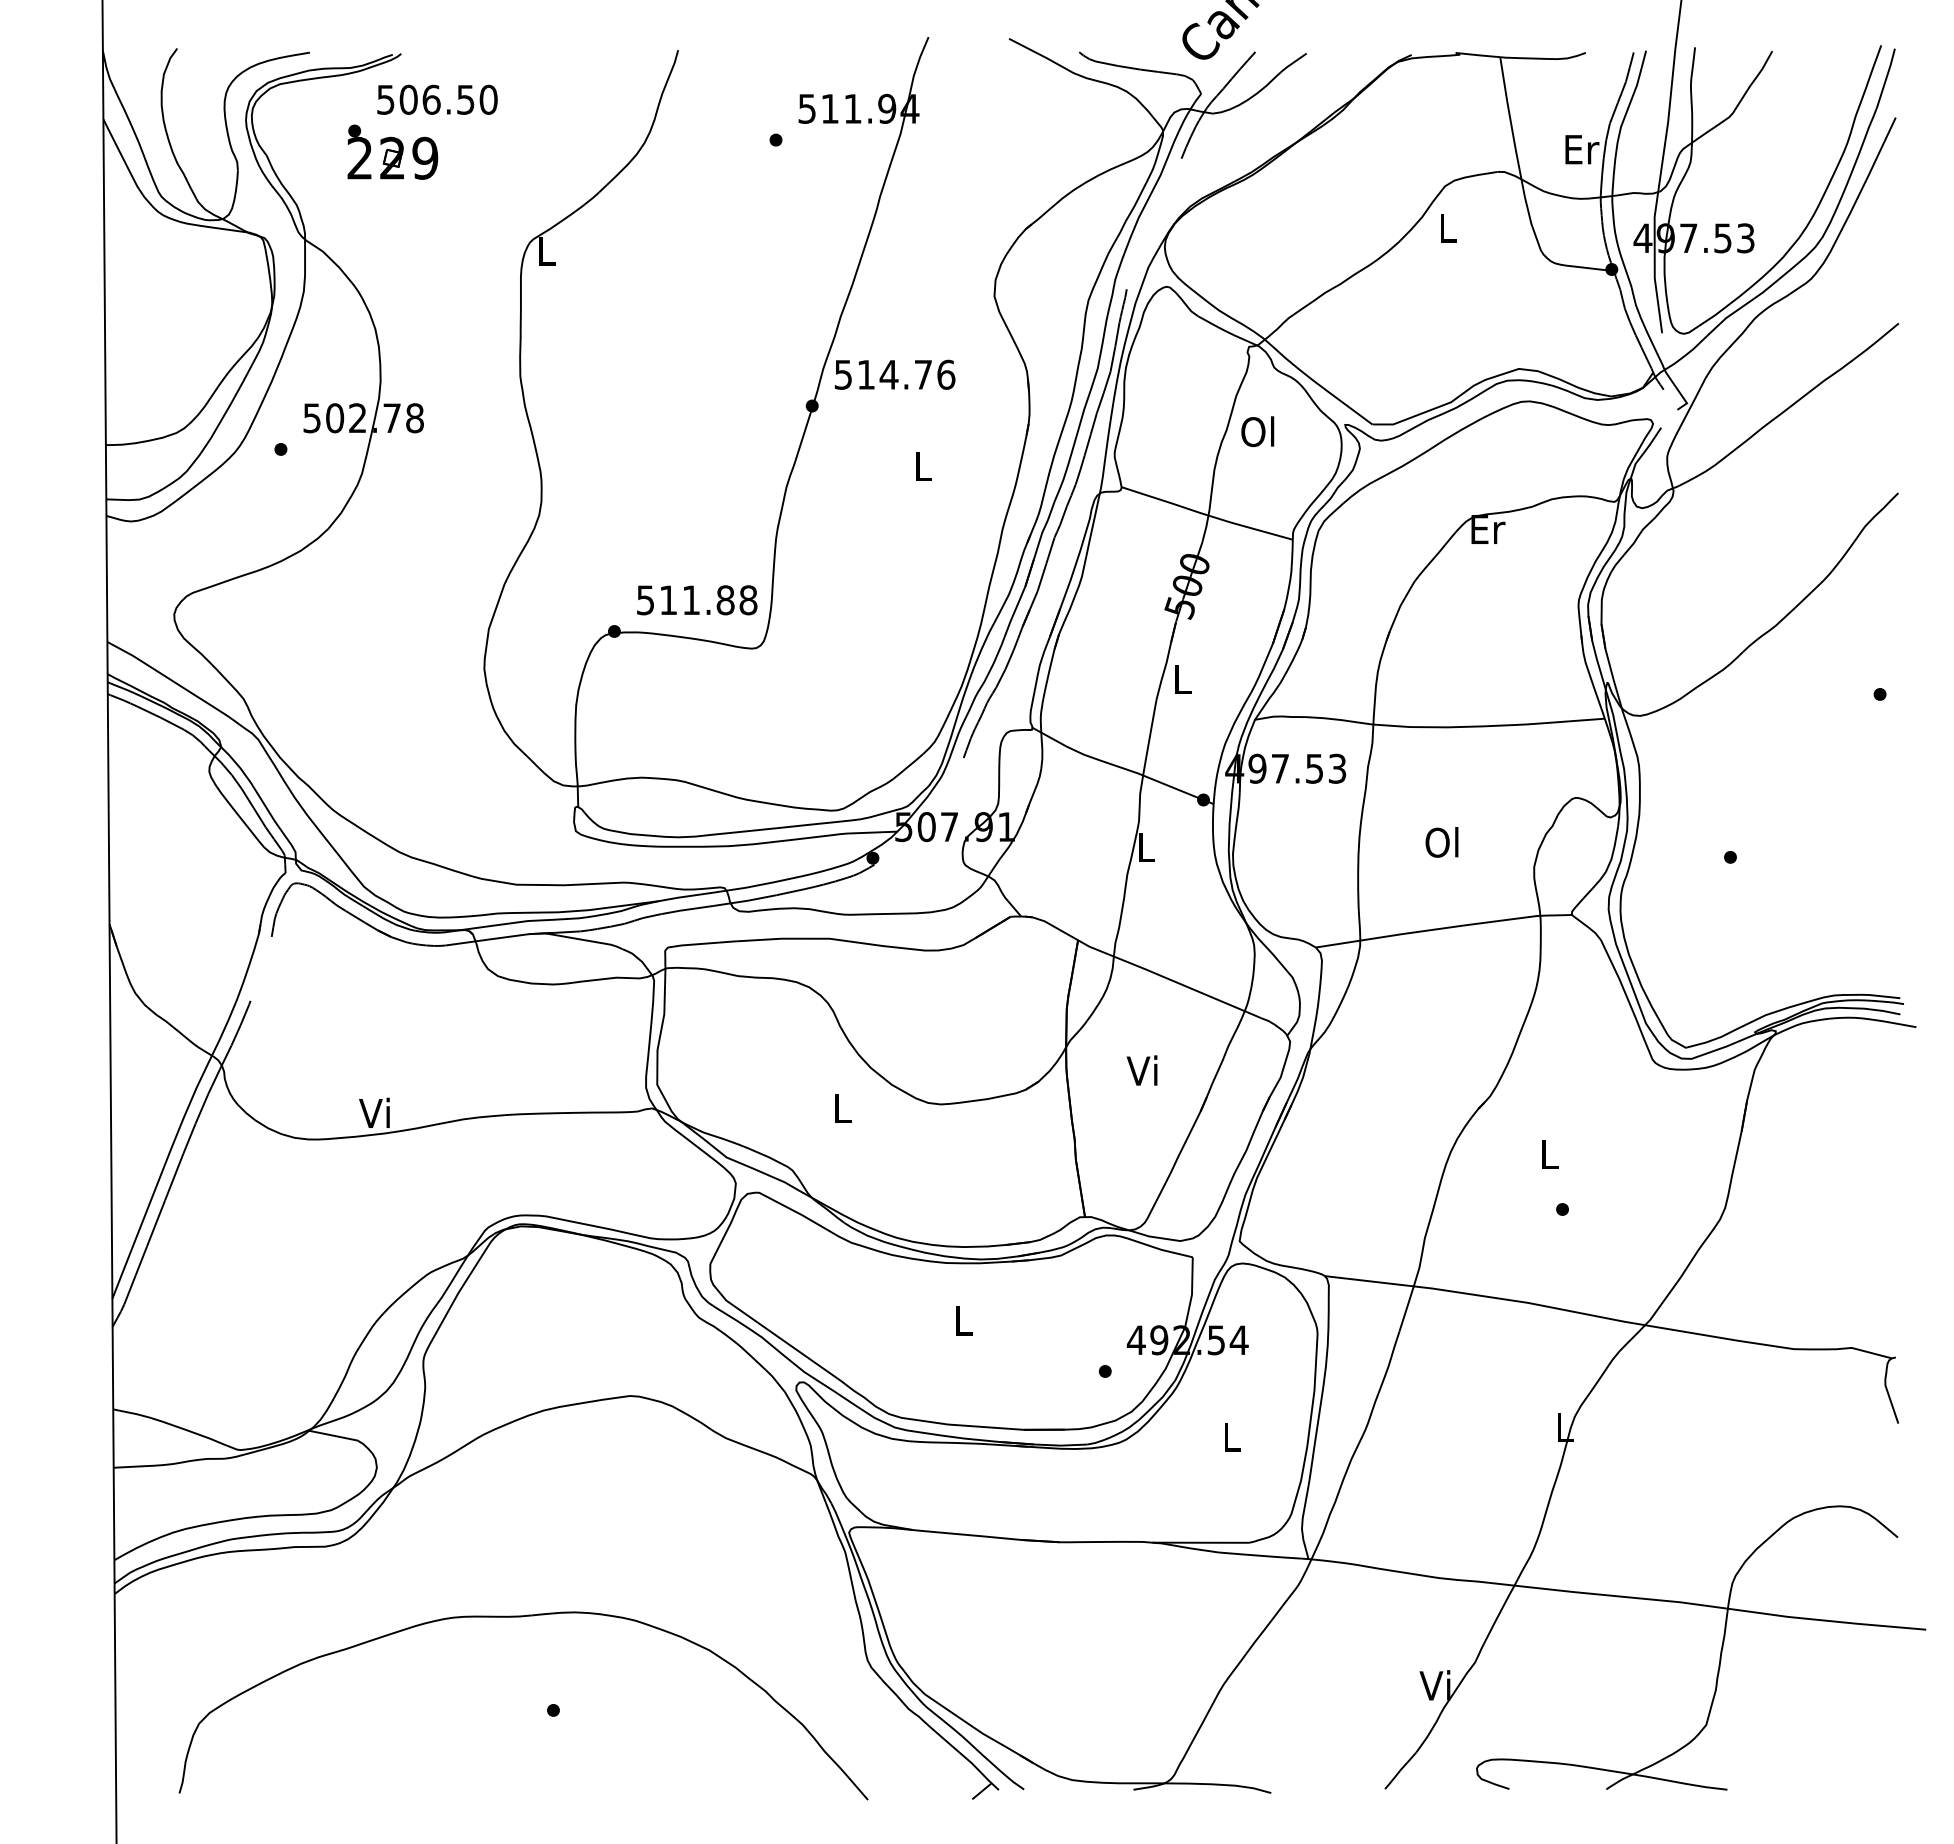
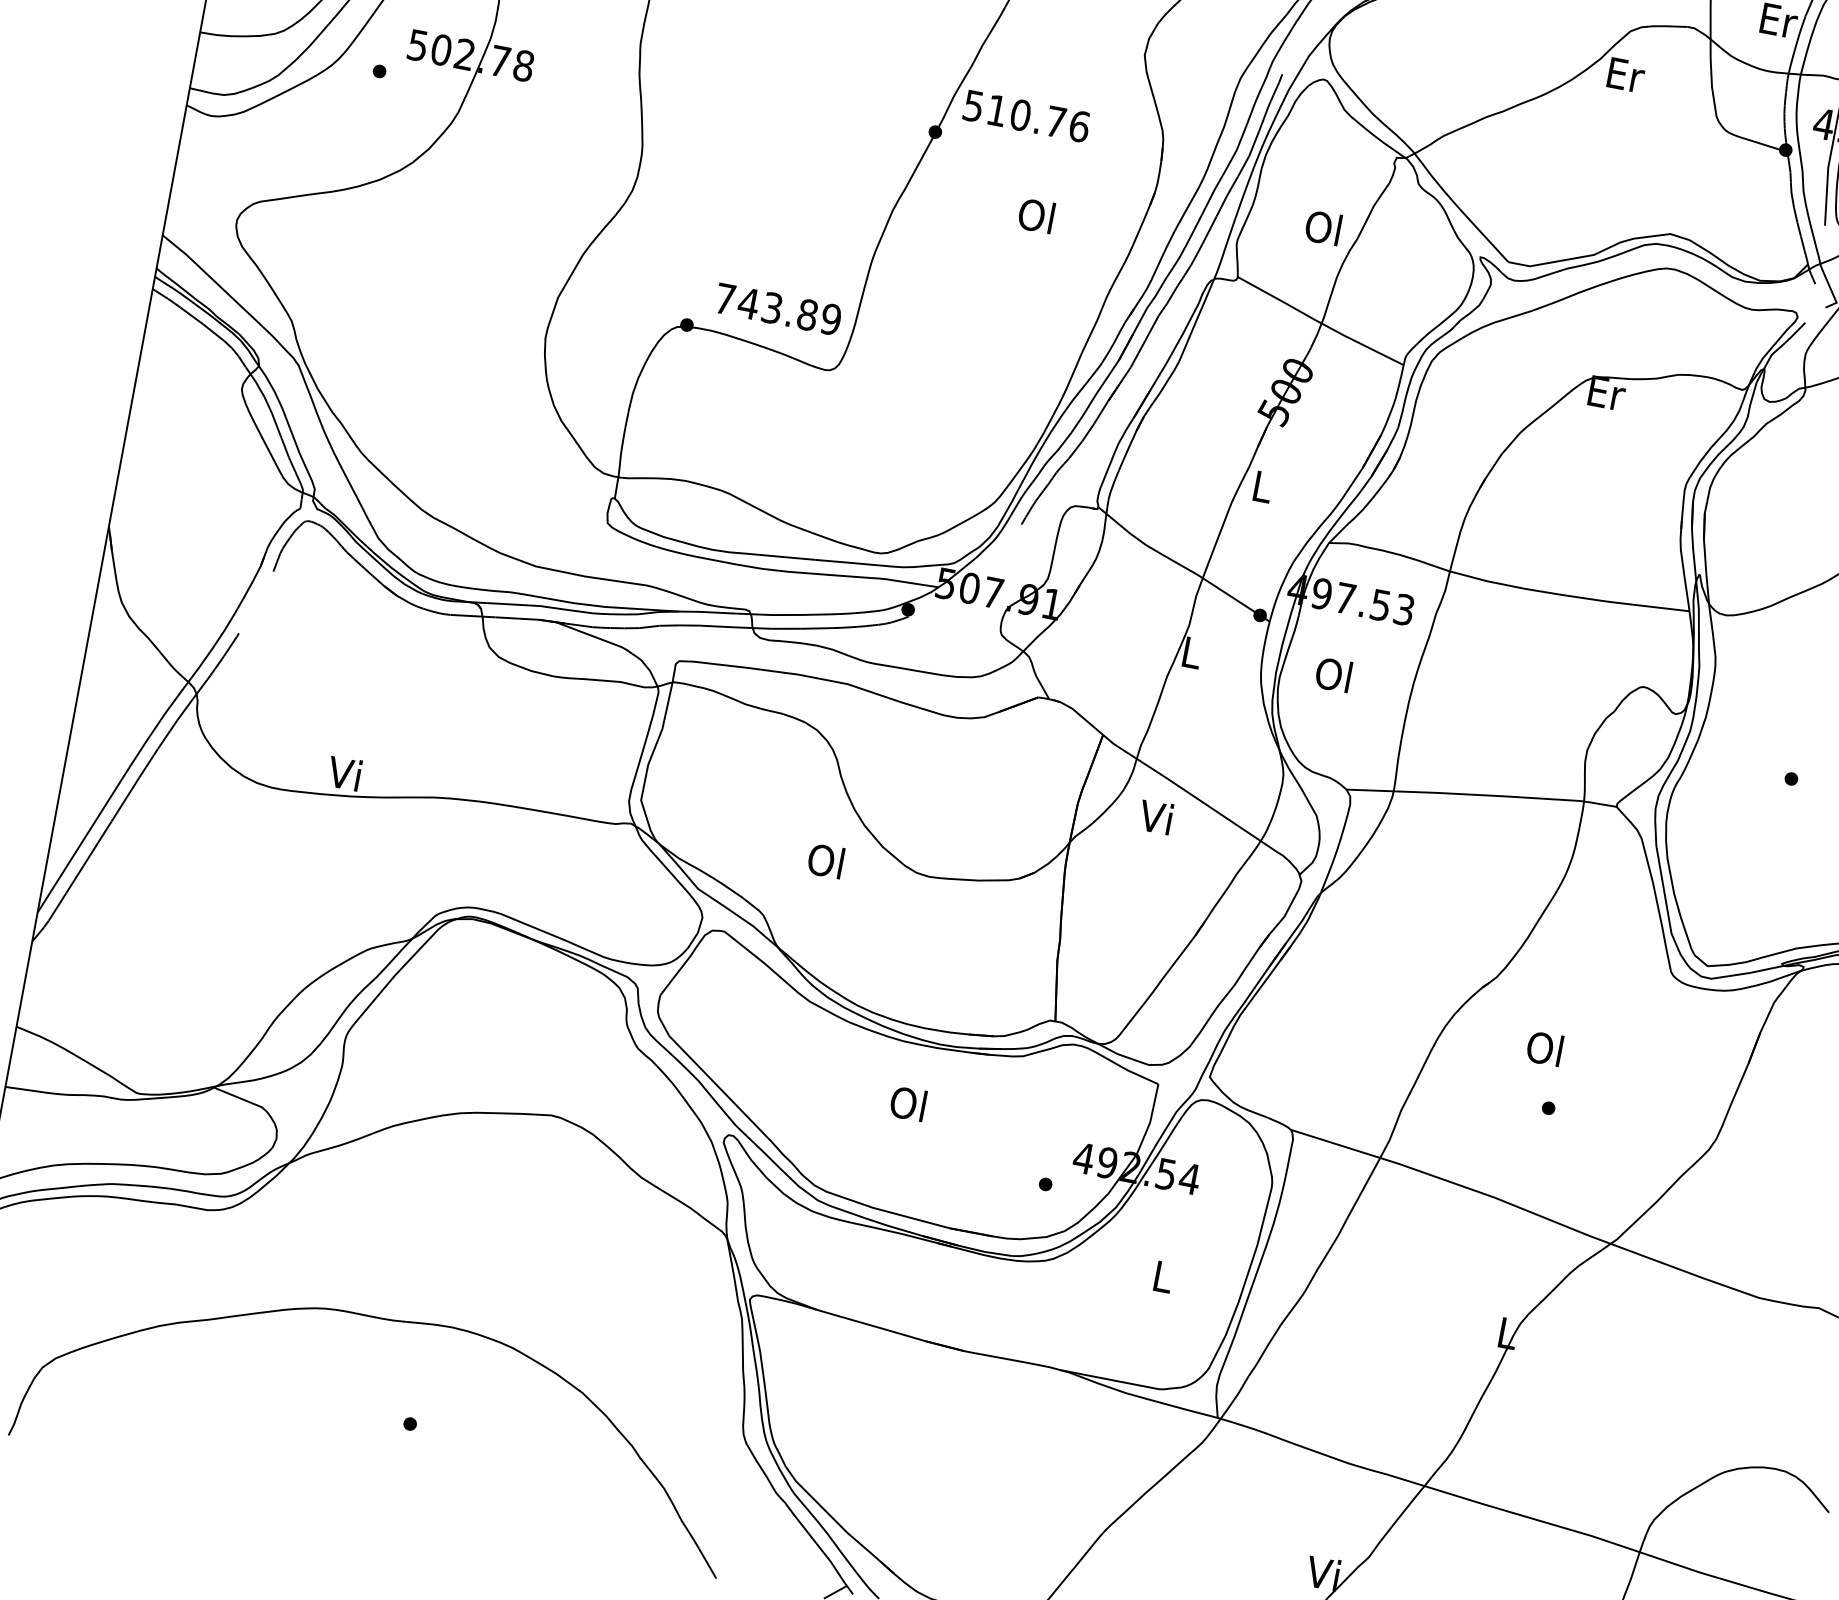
text: (1448, 227) -> (1625, 74), L -> Er
text: (888, 374) -> (1020, 114), 514.76 -> 510.76
text: (1257, 431) -> (1323, 227), moved
text: (921, 465) -> (1036, 215), L -> Ol
text: (697, 600) -> (778, 309), 511.88 -> 743.89
text: (1441, 842) -> (1333, 674), moved
text: (1141, 1070) -> (1155, 816), moved
text: (840, 1107) -> (825, 860), L -> Ol
text: (1547, 1153) -> (1544, 1047), L -> Ol
text: (961, 1320) -> (907, 1103), L -> Ol

